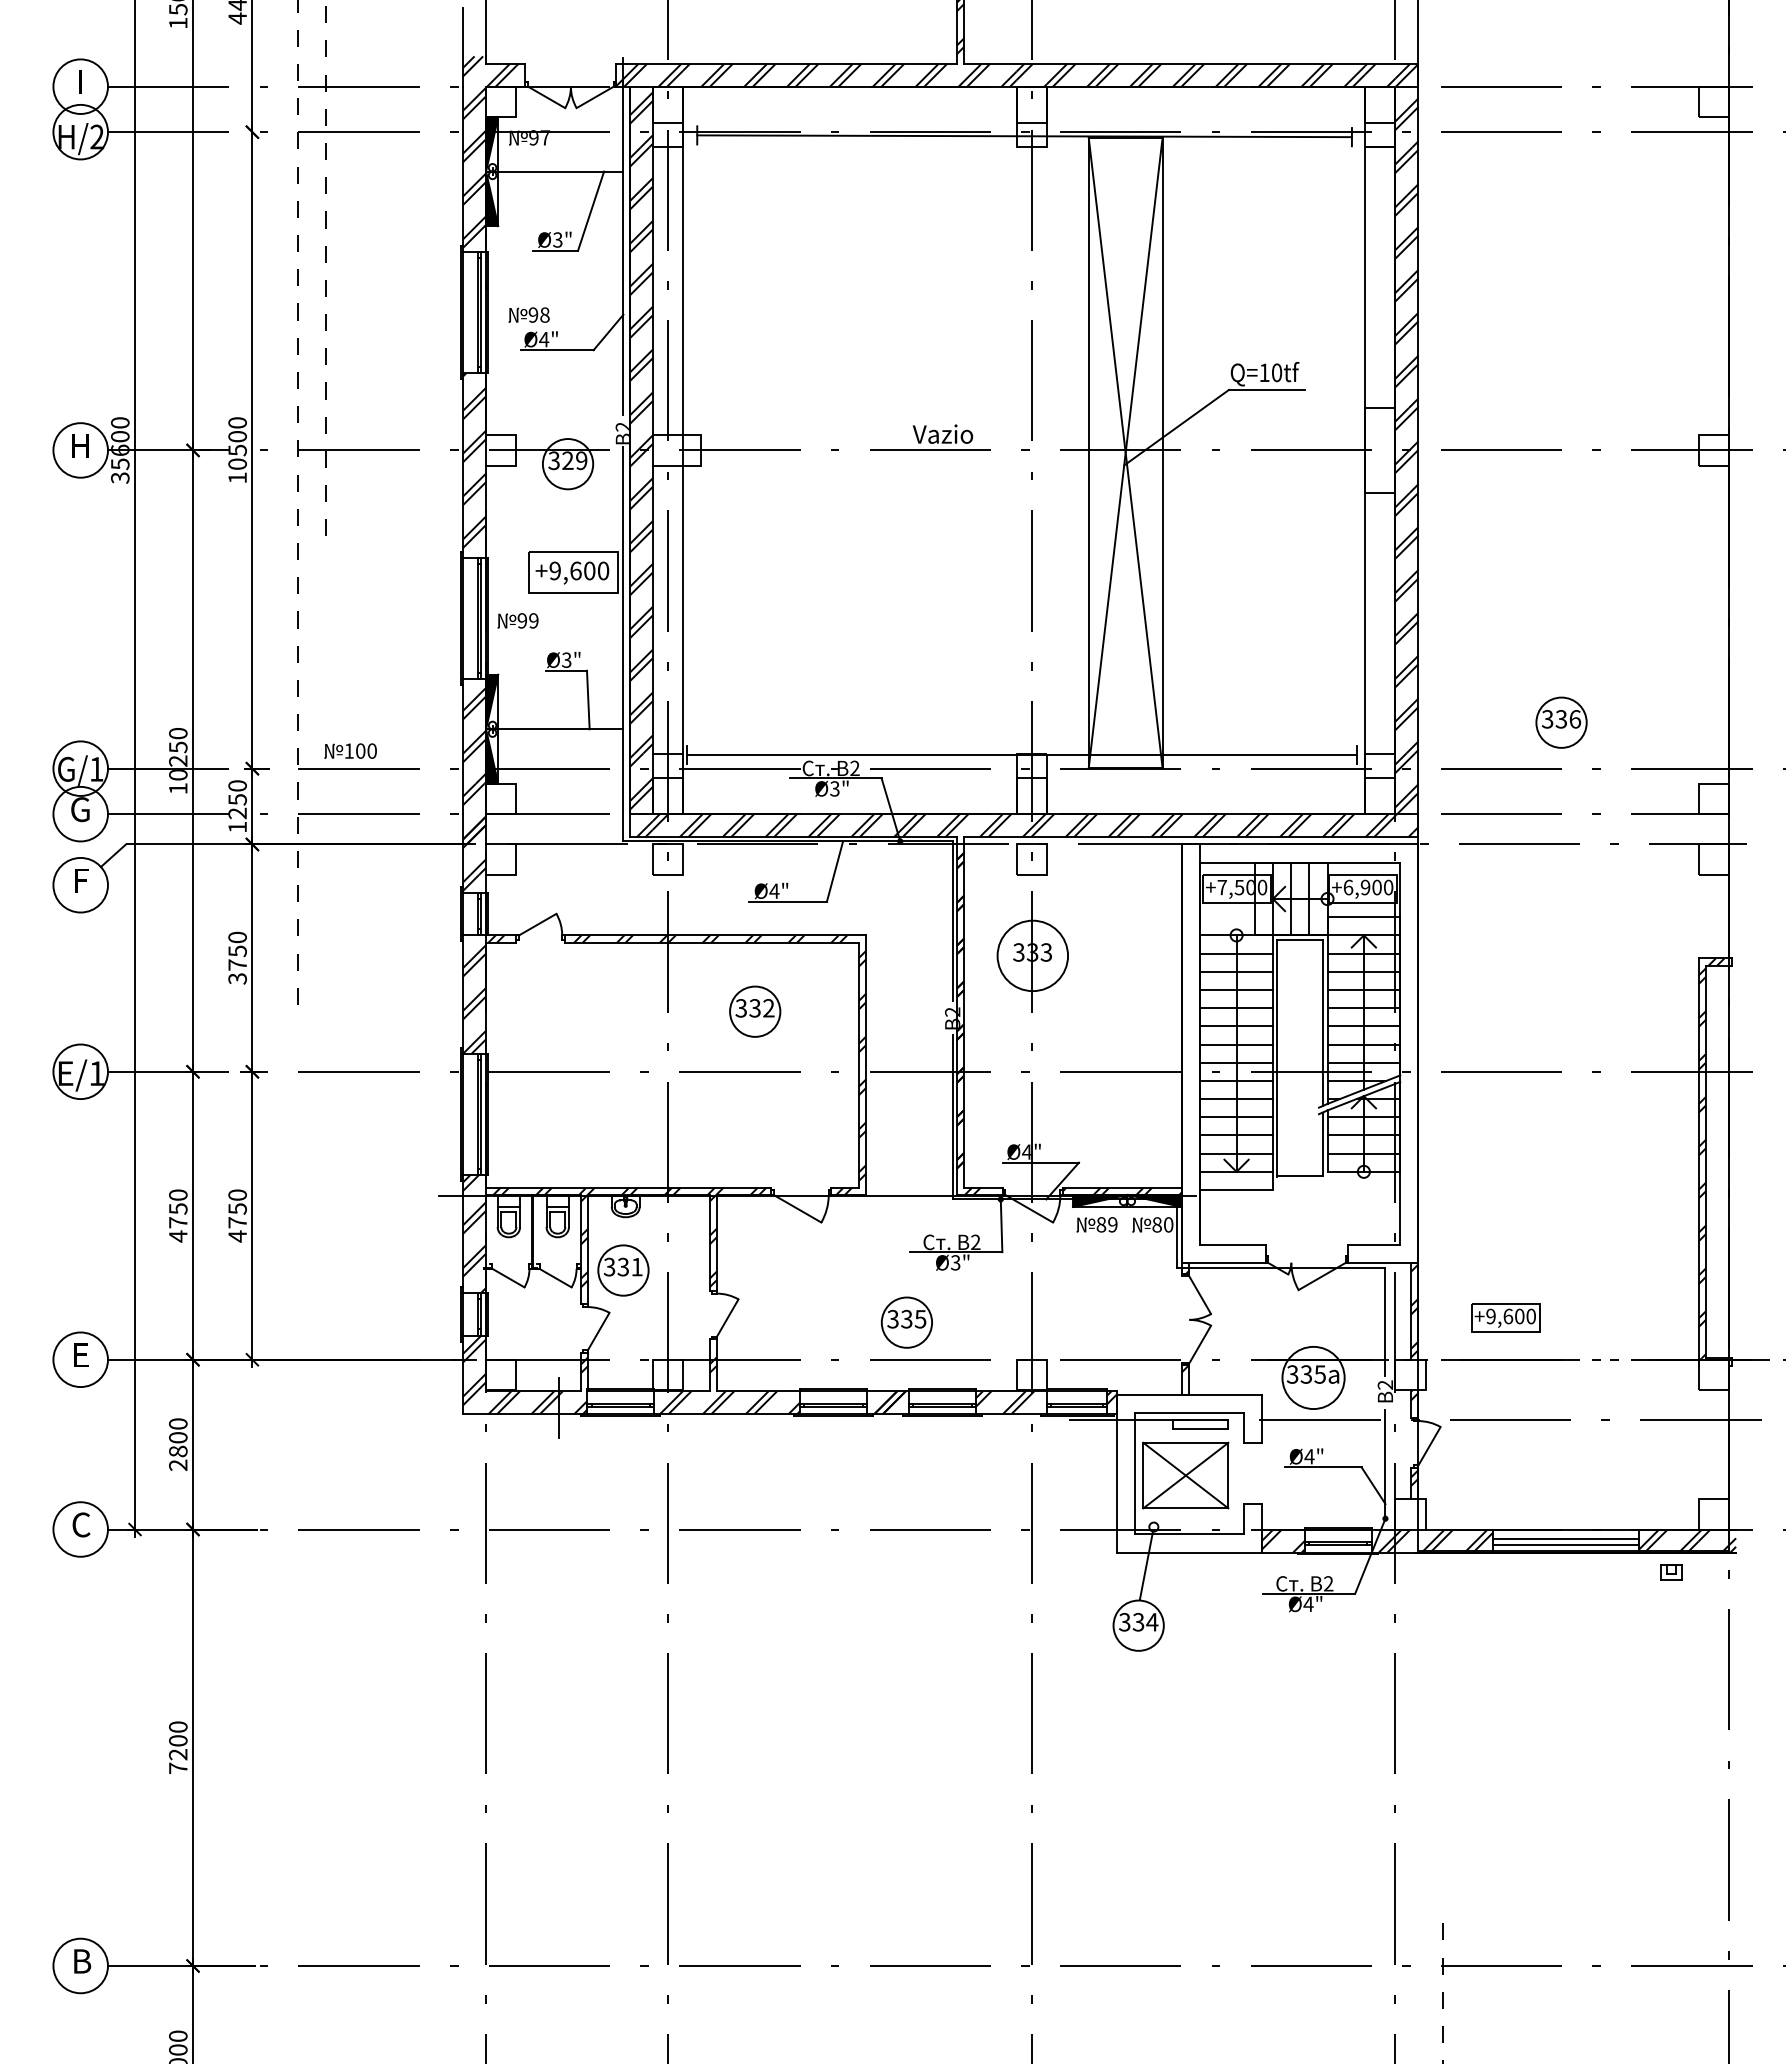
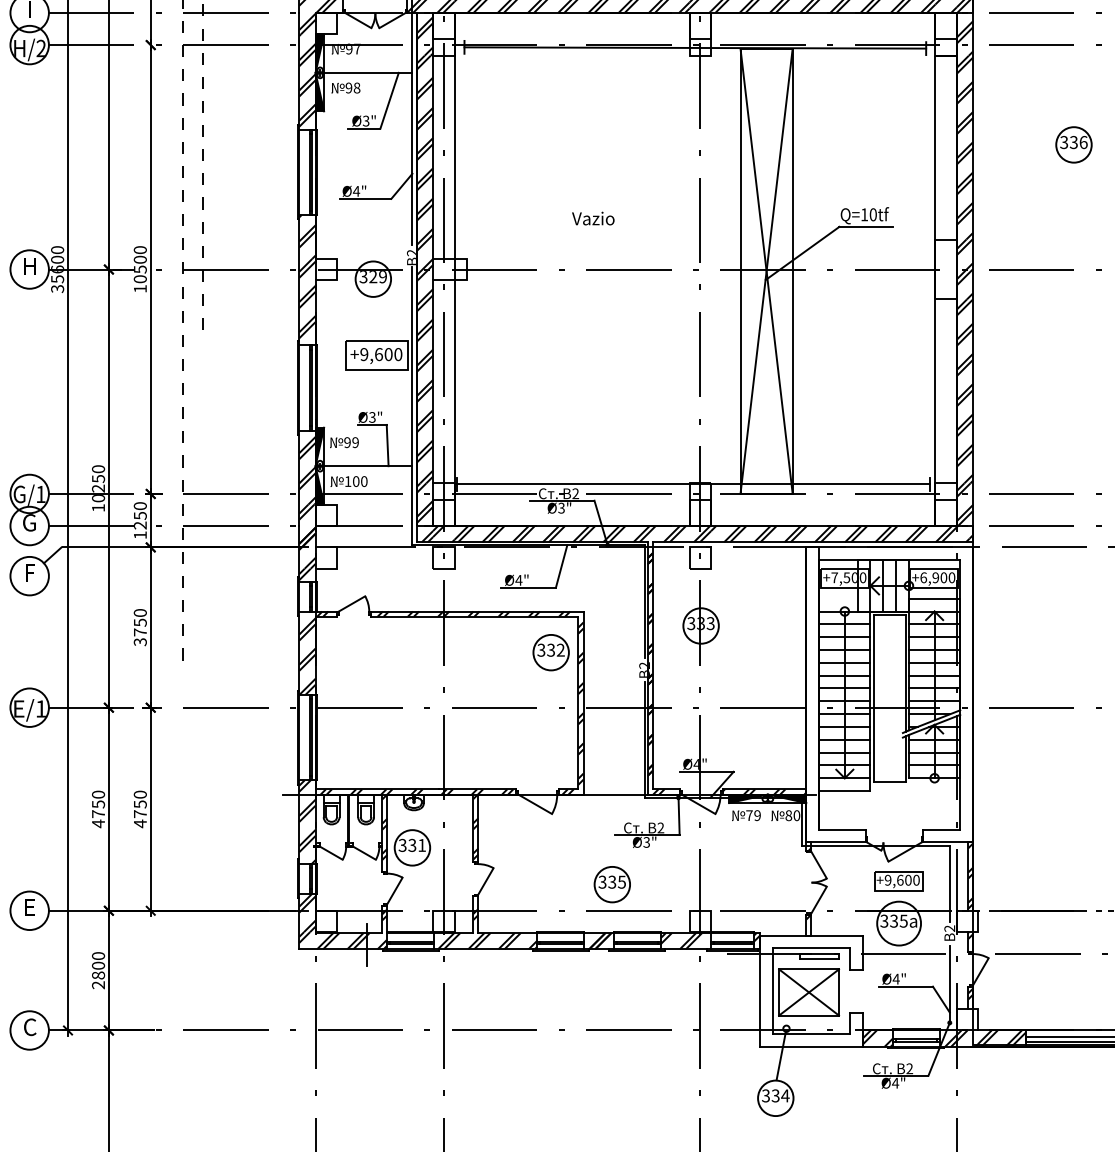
text: (528, 314) -> (345, 87), moved
text: (942, 433) -> (592, 218), moved
text: (517, 620) -> (344, 442), moved
part: (1561, 722) -> (1073, 144), moved
text: (350, 750) -> (349, 481), moved
circle: (1032, 955) -> (700, 625), size x0.71
part: (755, 1011) -> (551, 652), moved
text: (1101, 1224) -> (749, 815), 89 -> 79
part: (1505, 1317) -> (898, 880), moved

